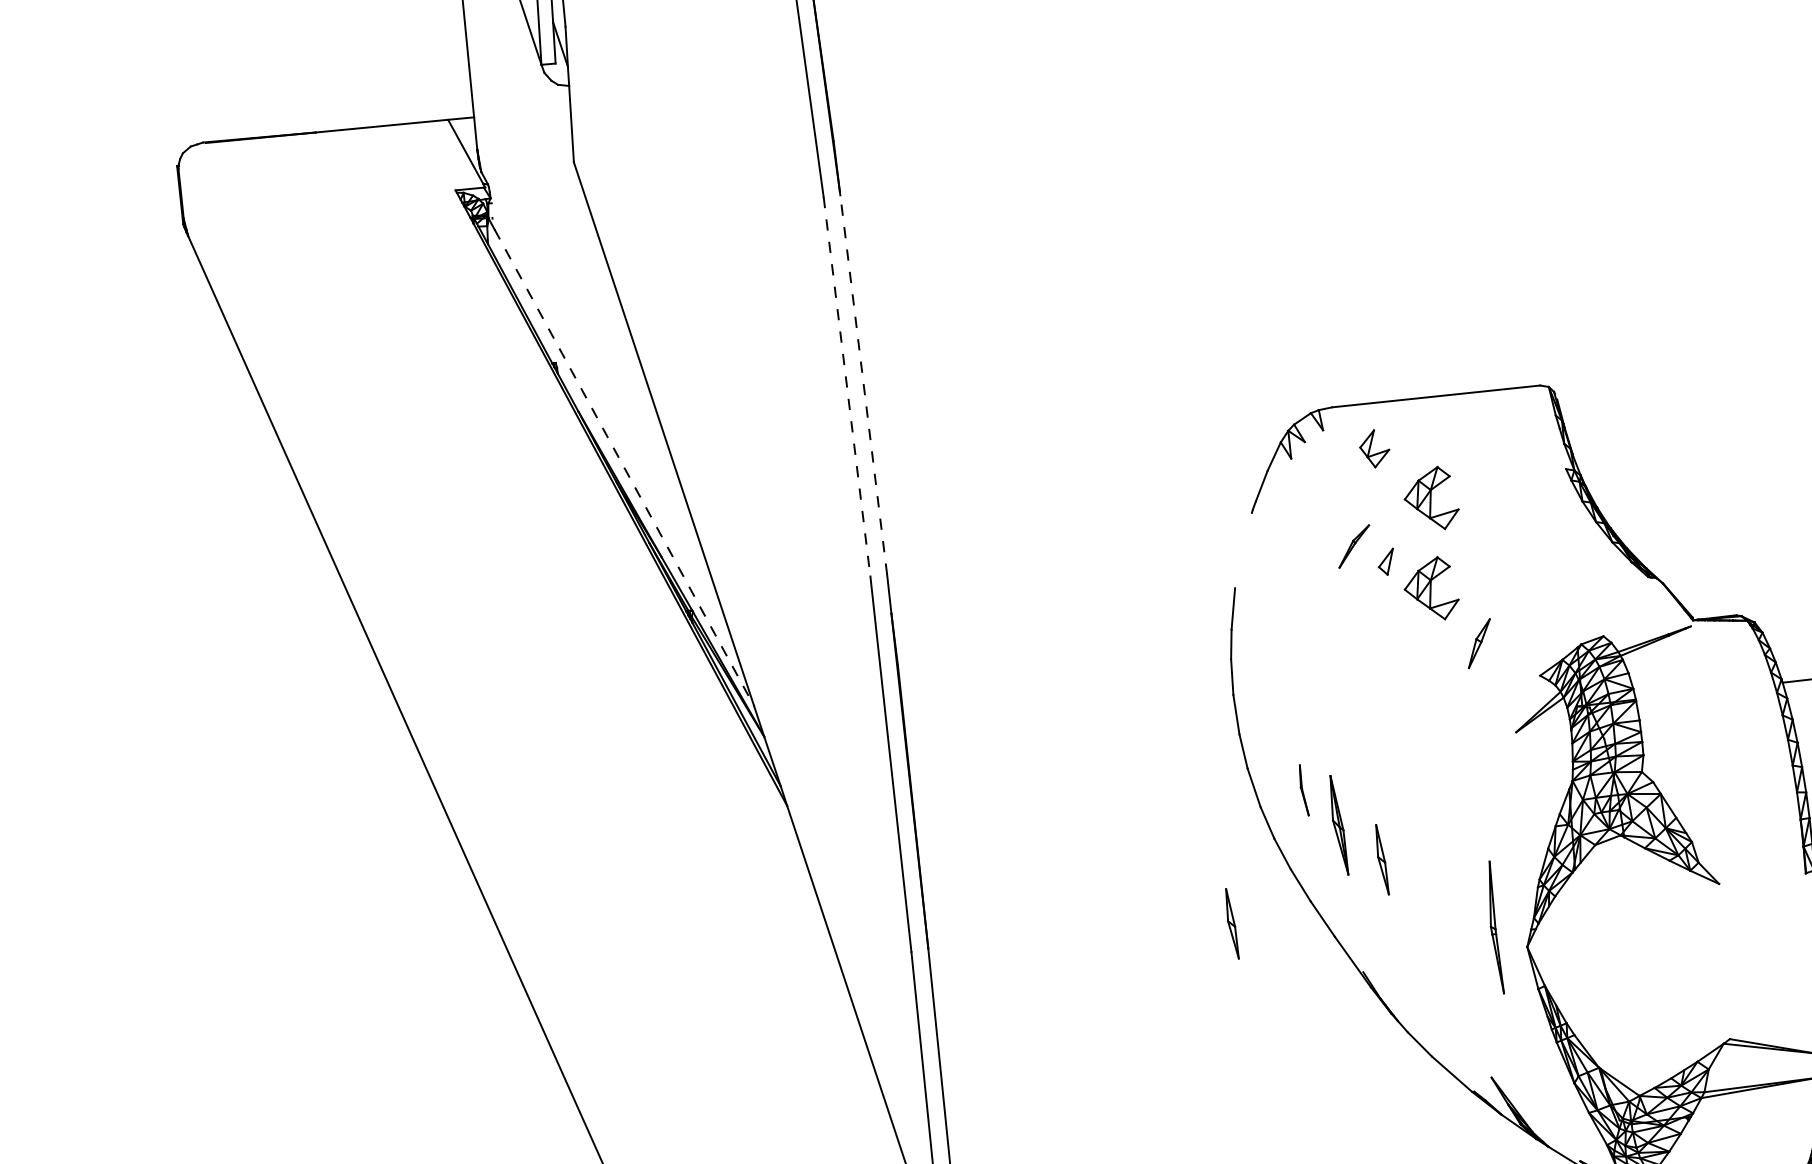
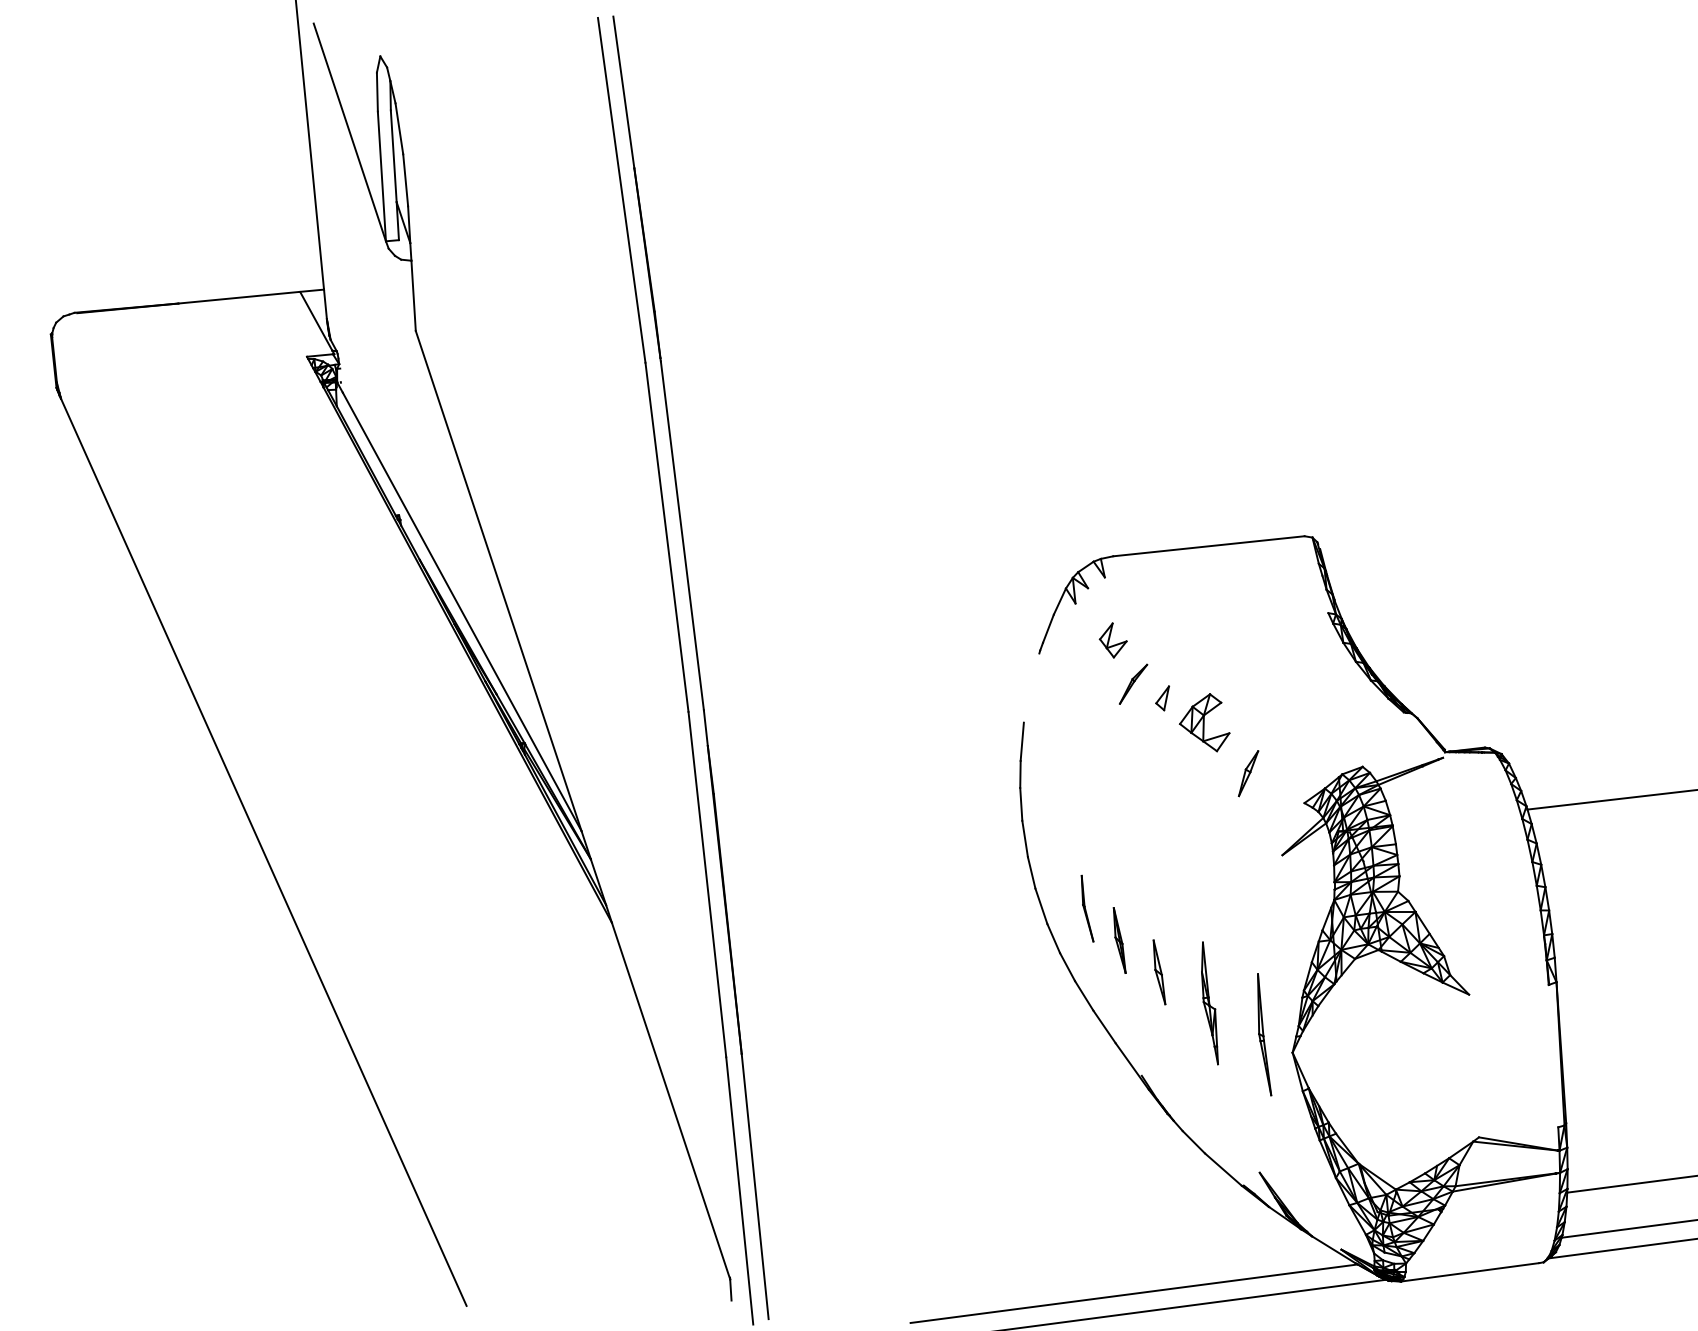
line: (863, 384) -> (682, 535), dashed -> solid
line: (846, 386) -> (666, 537), dashed -> solid
part: (1373, 448) -> (1112, 640), moved
line: (624, 467) -> (462, 611), dashed -> solid
part: (1431, 497) -> (1204, 639), removed
part: (1304, 790) -> (1087, 908), size x1.43
part: (1339, 825) -> (1119, 940), size x0.71
part: (1436, 893) -> (1209, 1003), added
part: (1232, 924) -> (1021, 1031), removed

